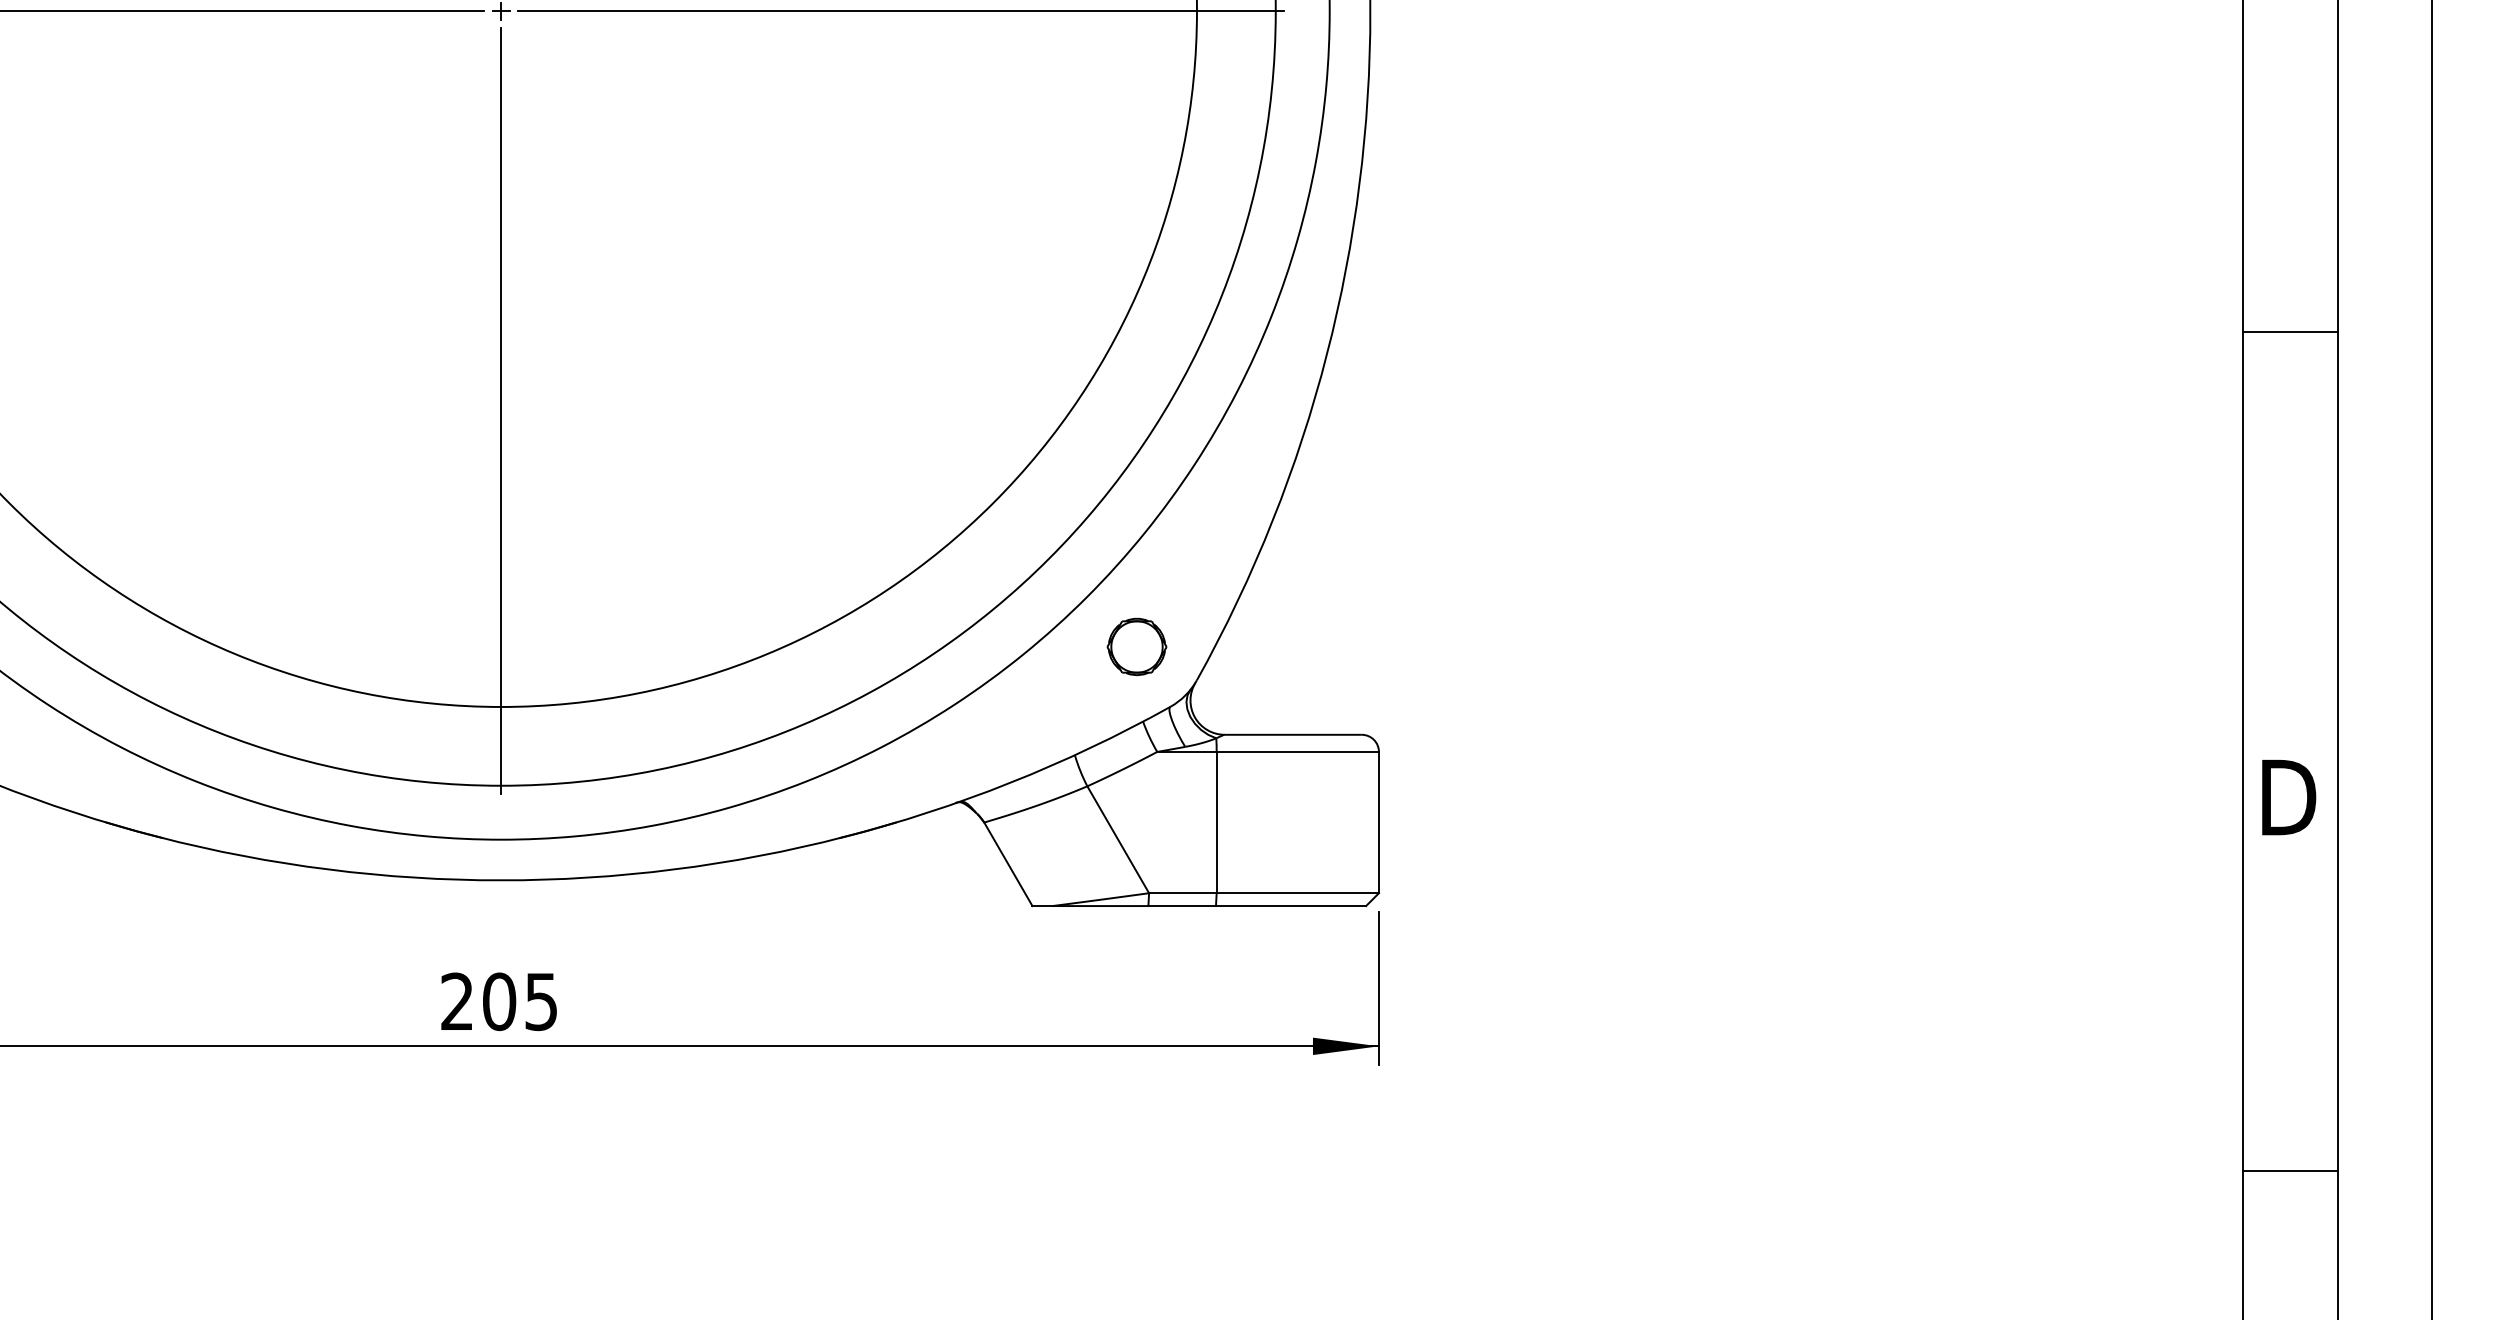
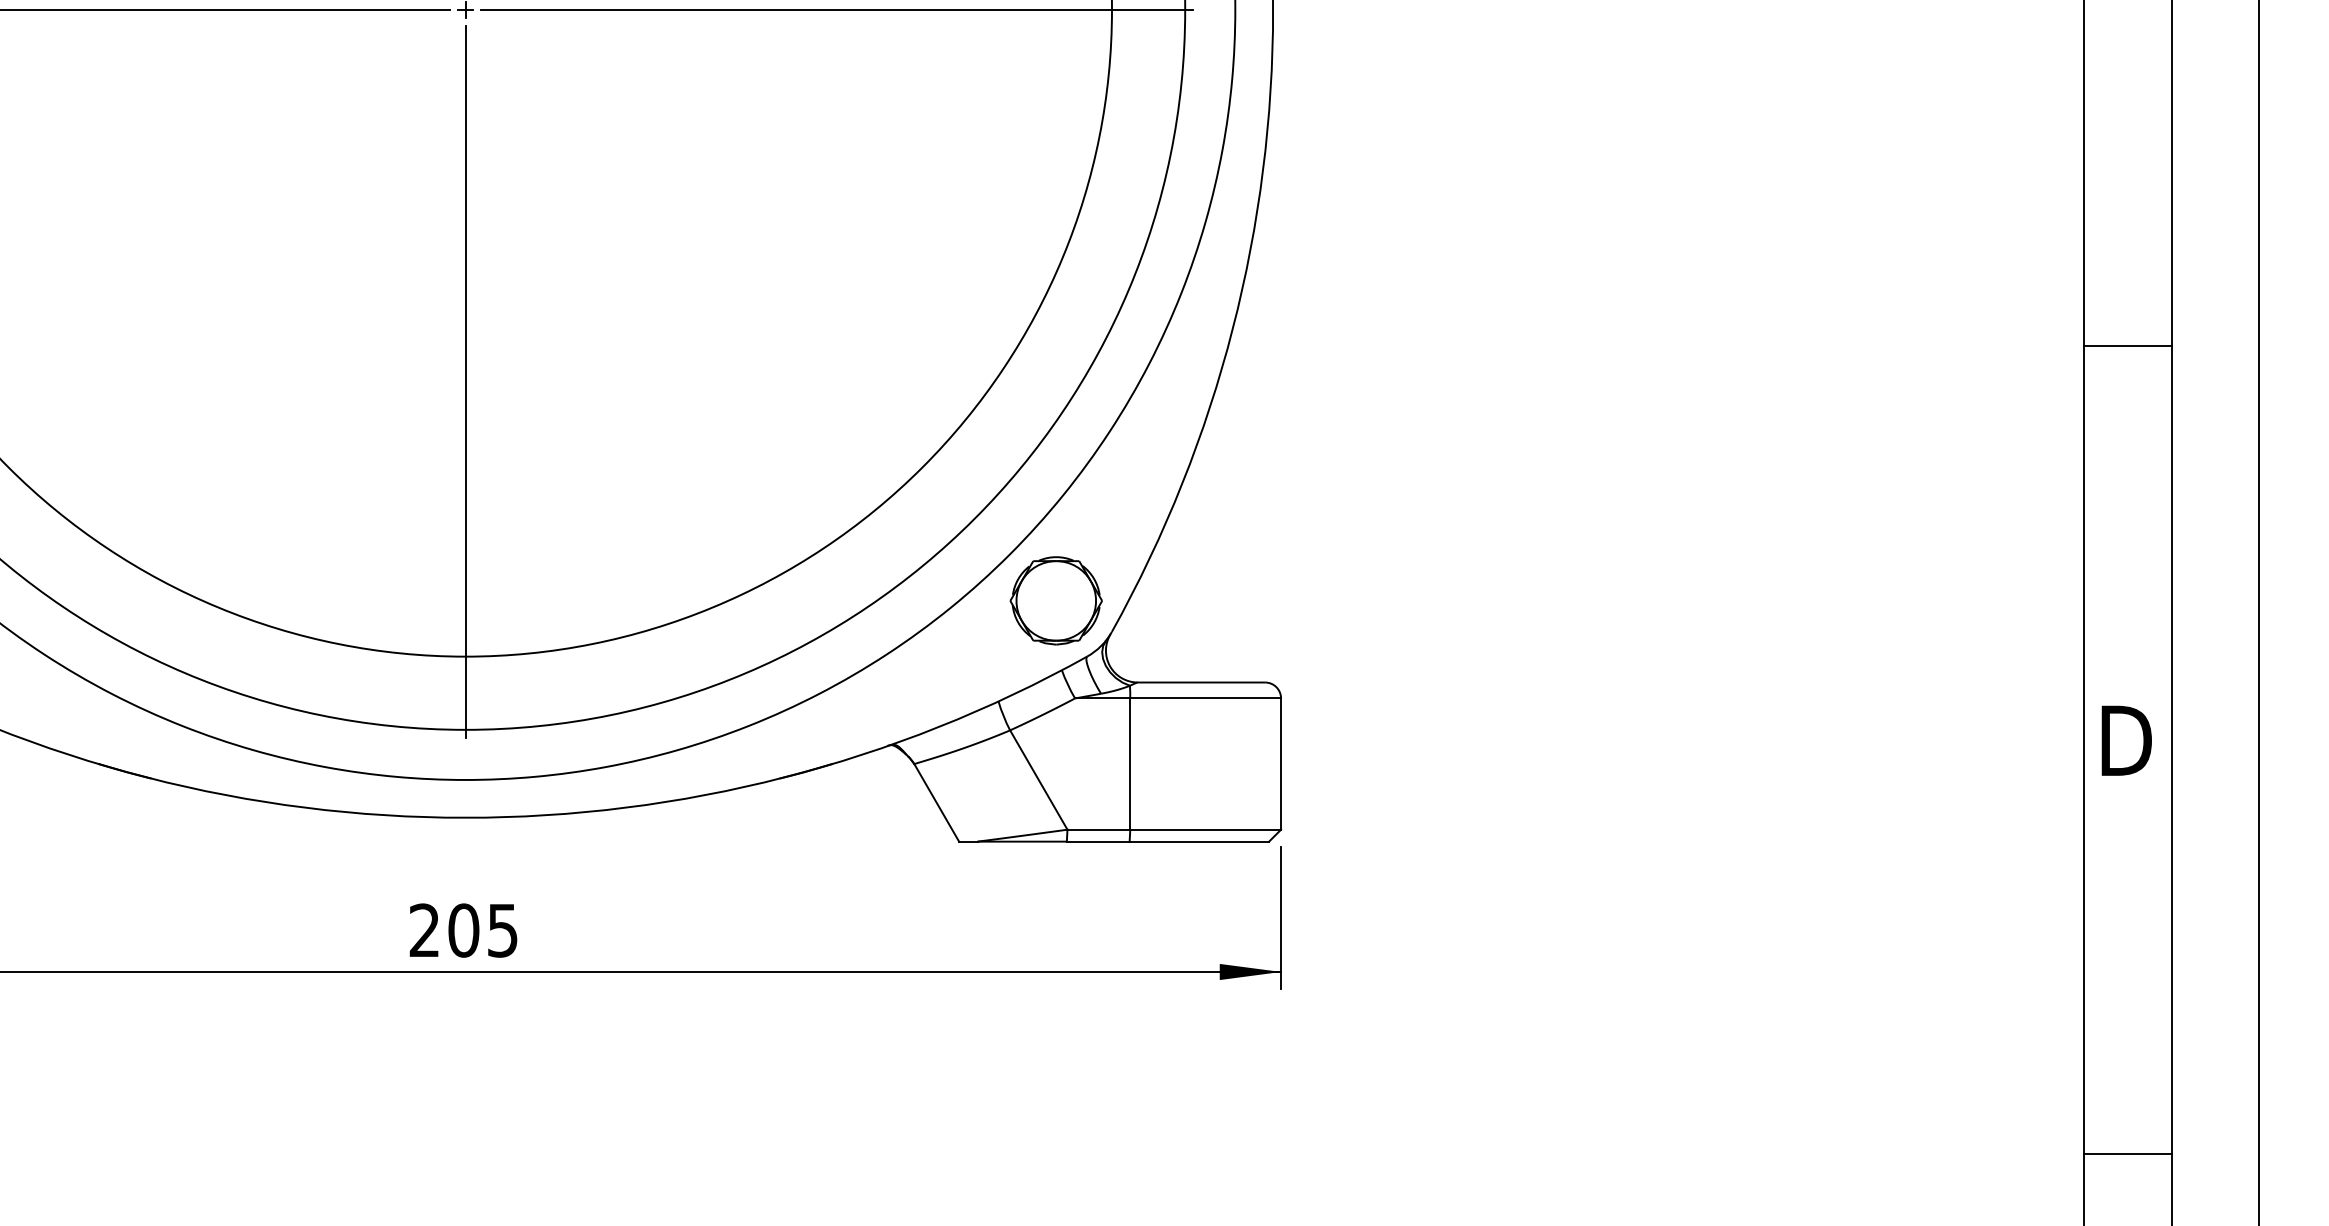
line: (2290, 331) -> (2128, 345), moved
part: (1136, 646) -> (1055, 600), size x1.67
line: (2290, 1171) -> (2128, 1154), moved

